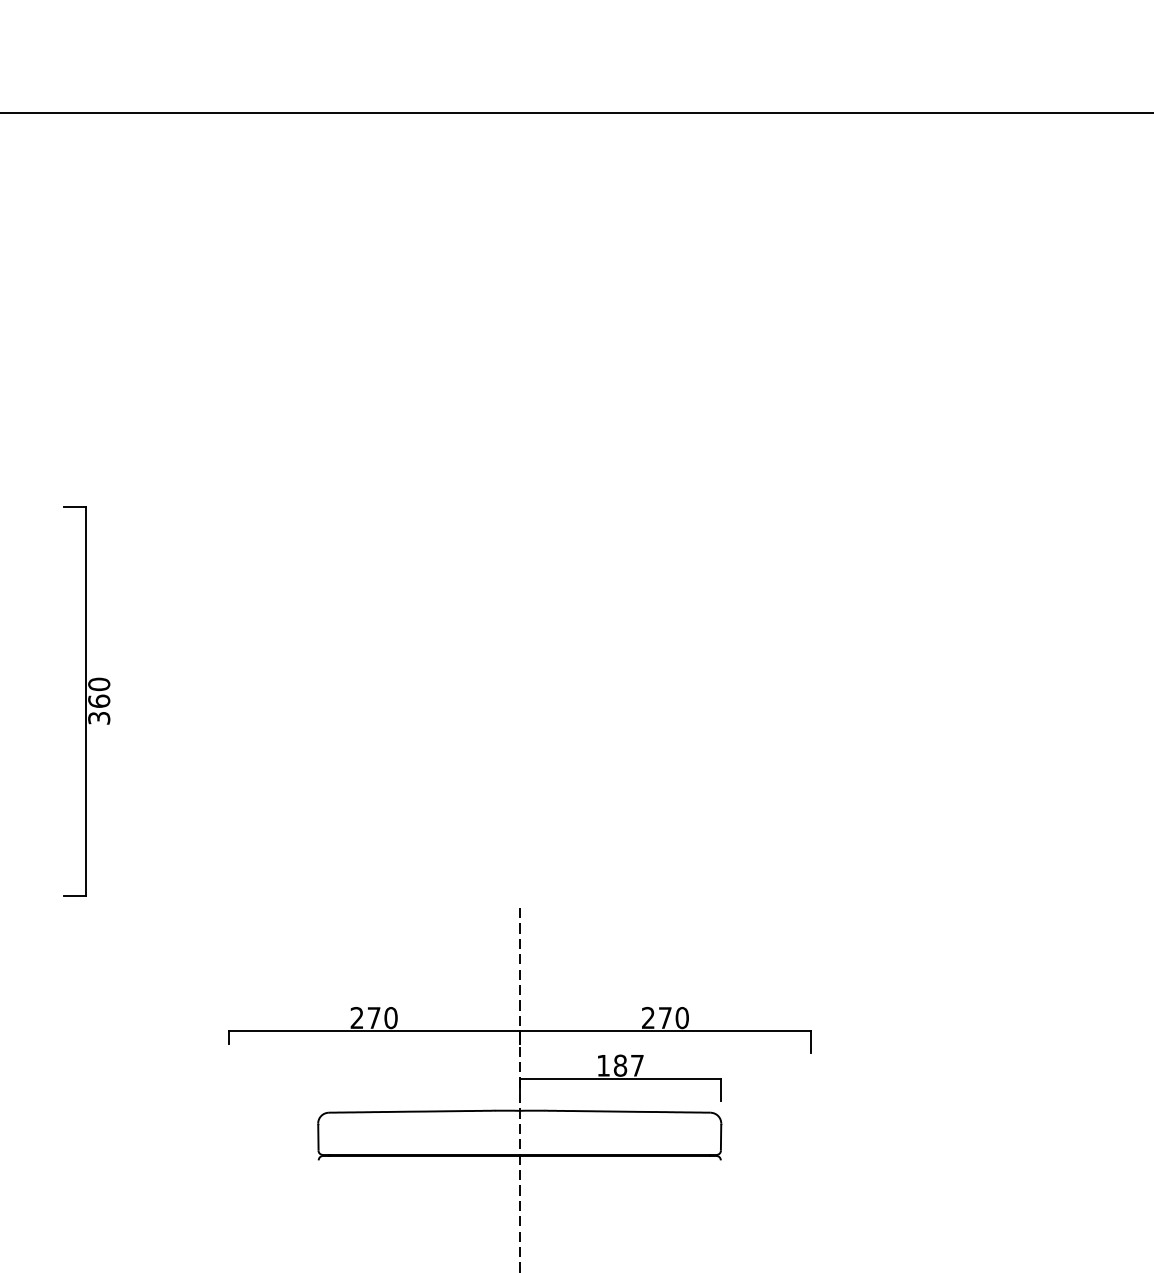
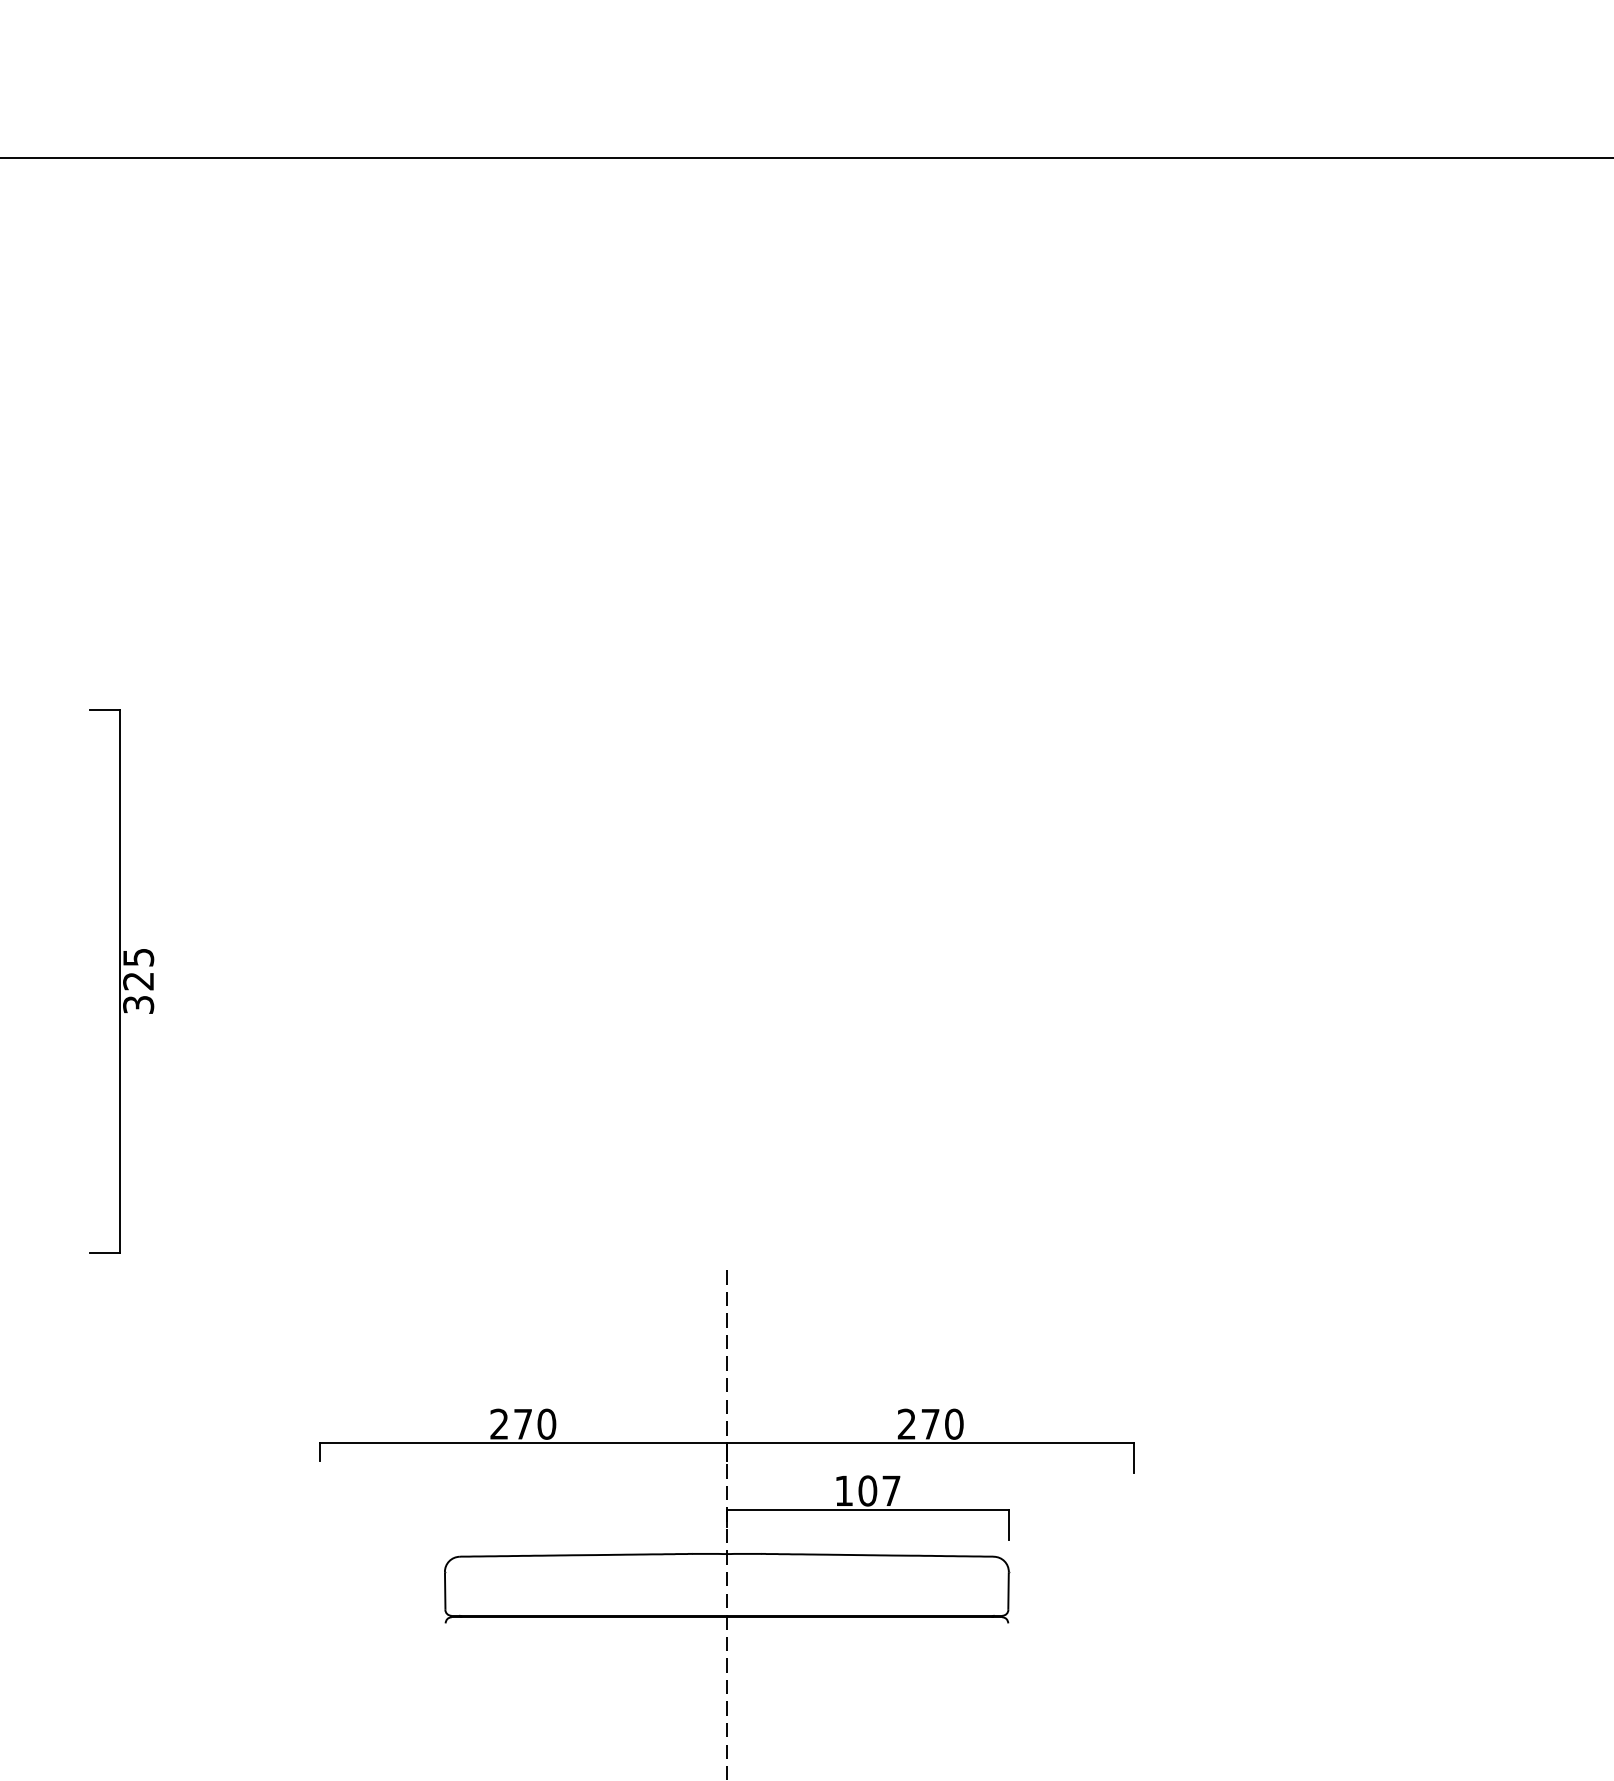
text: (99, 692) -> (138, 969), 360 -> 325
text: (620, 1066) -> (867, 1491), 187 -> 107

